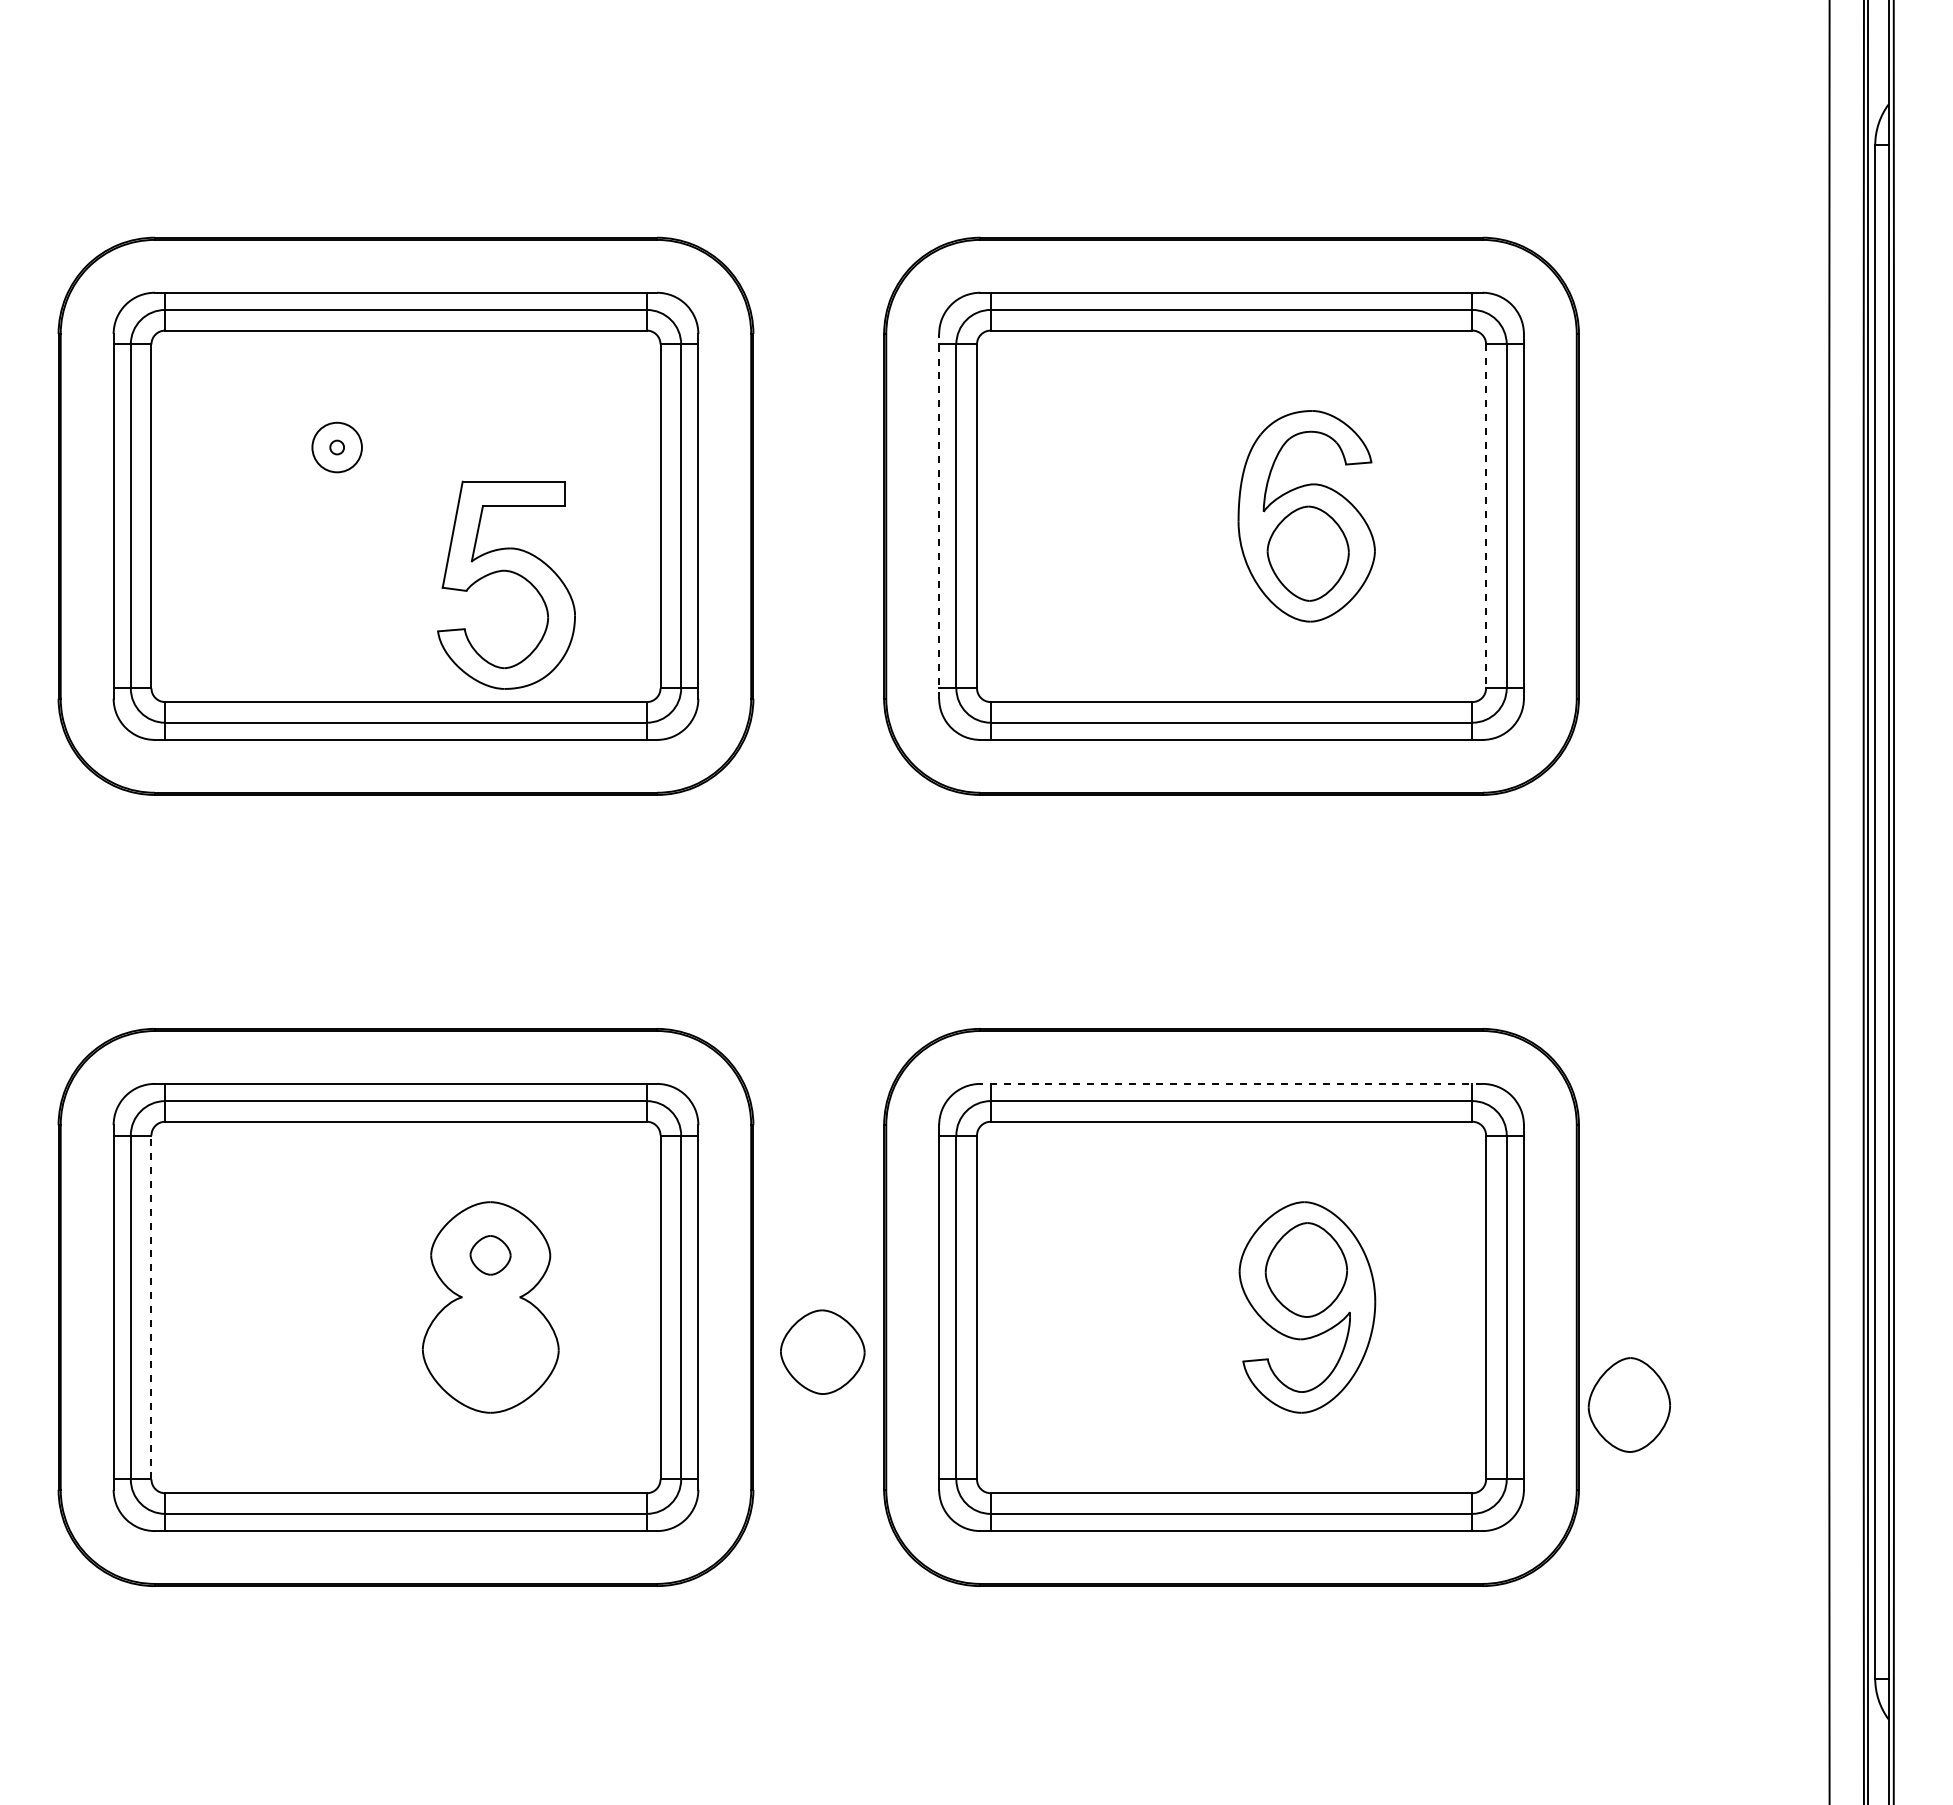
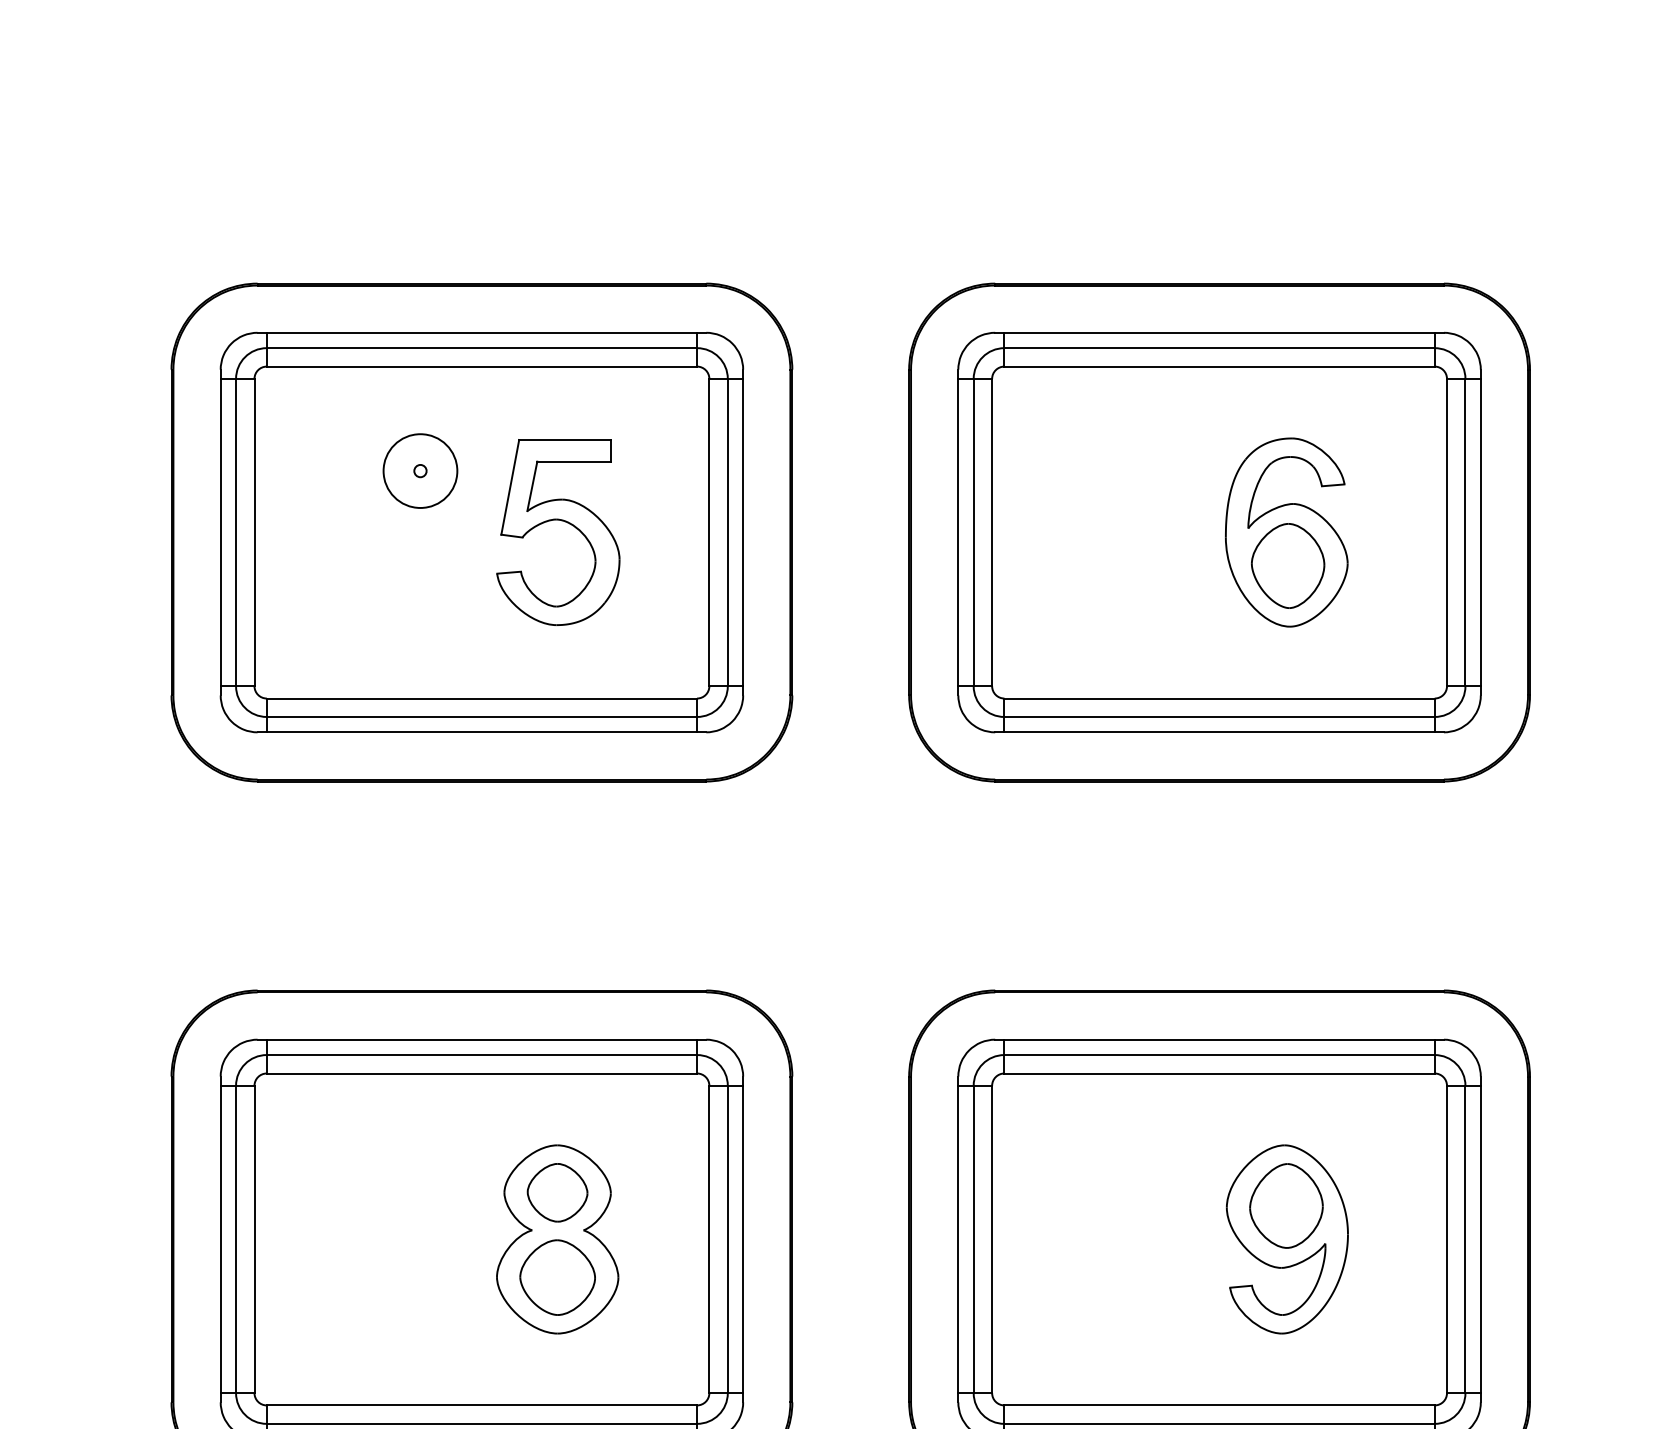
circle: (336, 447) -> (419, 471), size x1.67
line: (939, 515) -> (958, 531), dashed -> solid
line: (1486, 516) -> (1447, 532), dashed -> solid
part: (508, 572) -> (560, 521), moved
line: (1231, 1083) -> (1219, 1039), dashed -> solid
part: (490, 1255) -> (557, 1193), size x1.67
line: (151, 1307) -> (254, 1239), dashed -> solid
part: (822, 1351) -> (557, 1276), moved
part: (1628, 1404) -> (1574, 1326), removed

